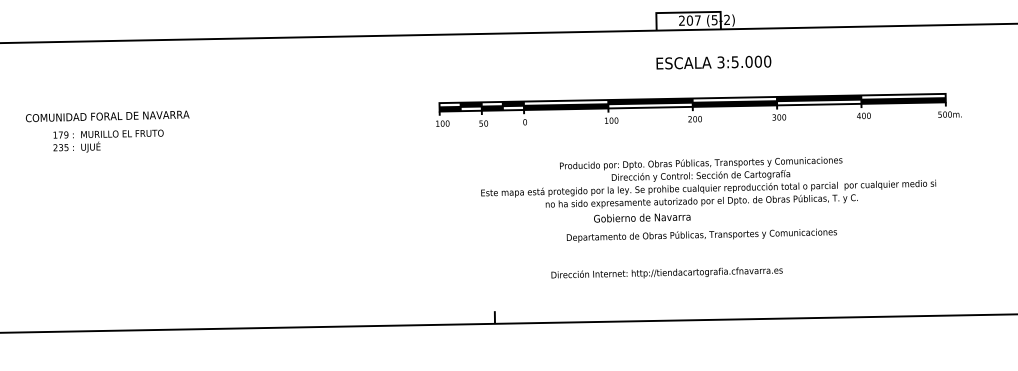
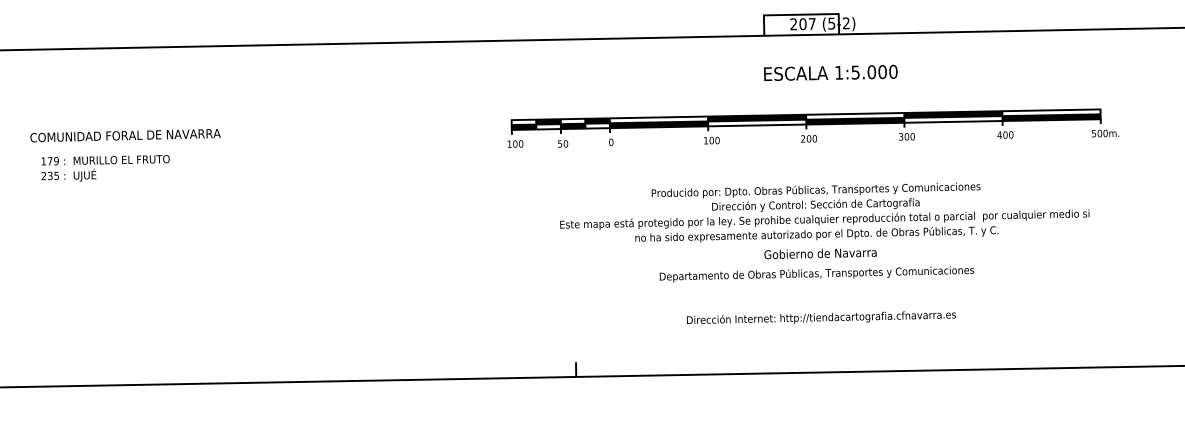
text: (721, 62) -> (839, 72), 3:5.000 -> 1:5.000
text: (108, 141) -> (105, 168), moved
text: (642, 217) -> (820, 253), moved
text: (666, 272) -> (820, 317), moved

